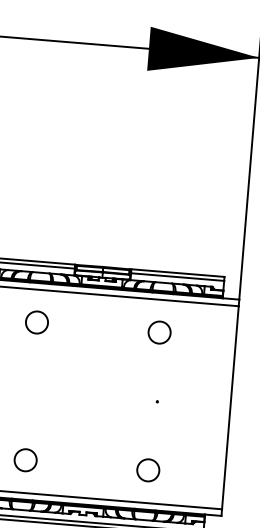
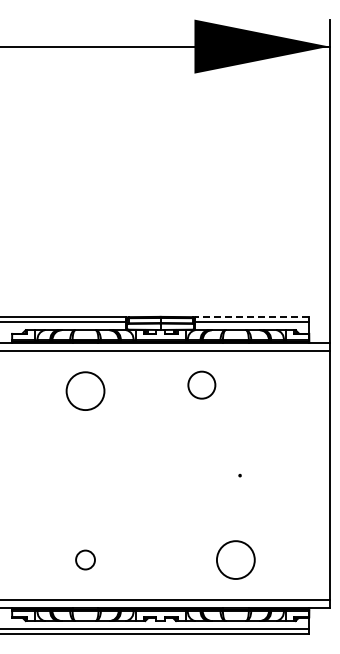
line: (177, 272) -> (251, 316), solid -> dashed
circle: (37, 321) -> (85, 390), size x1.4
circle: (159, 332) -> (201, 384), moved
circle: (25, 459) -> (85, 559), size x0.7
circle: (148, 469) -> (235, 559), size x1.4

